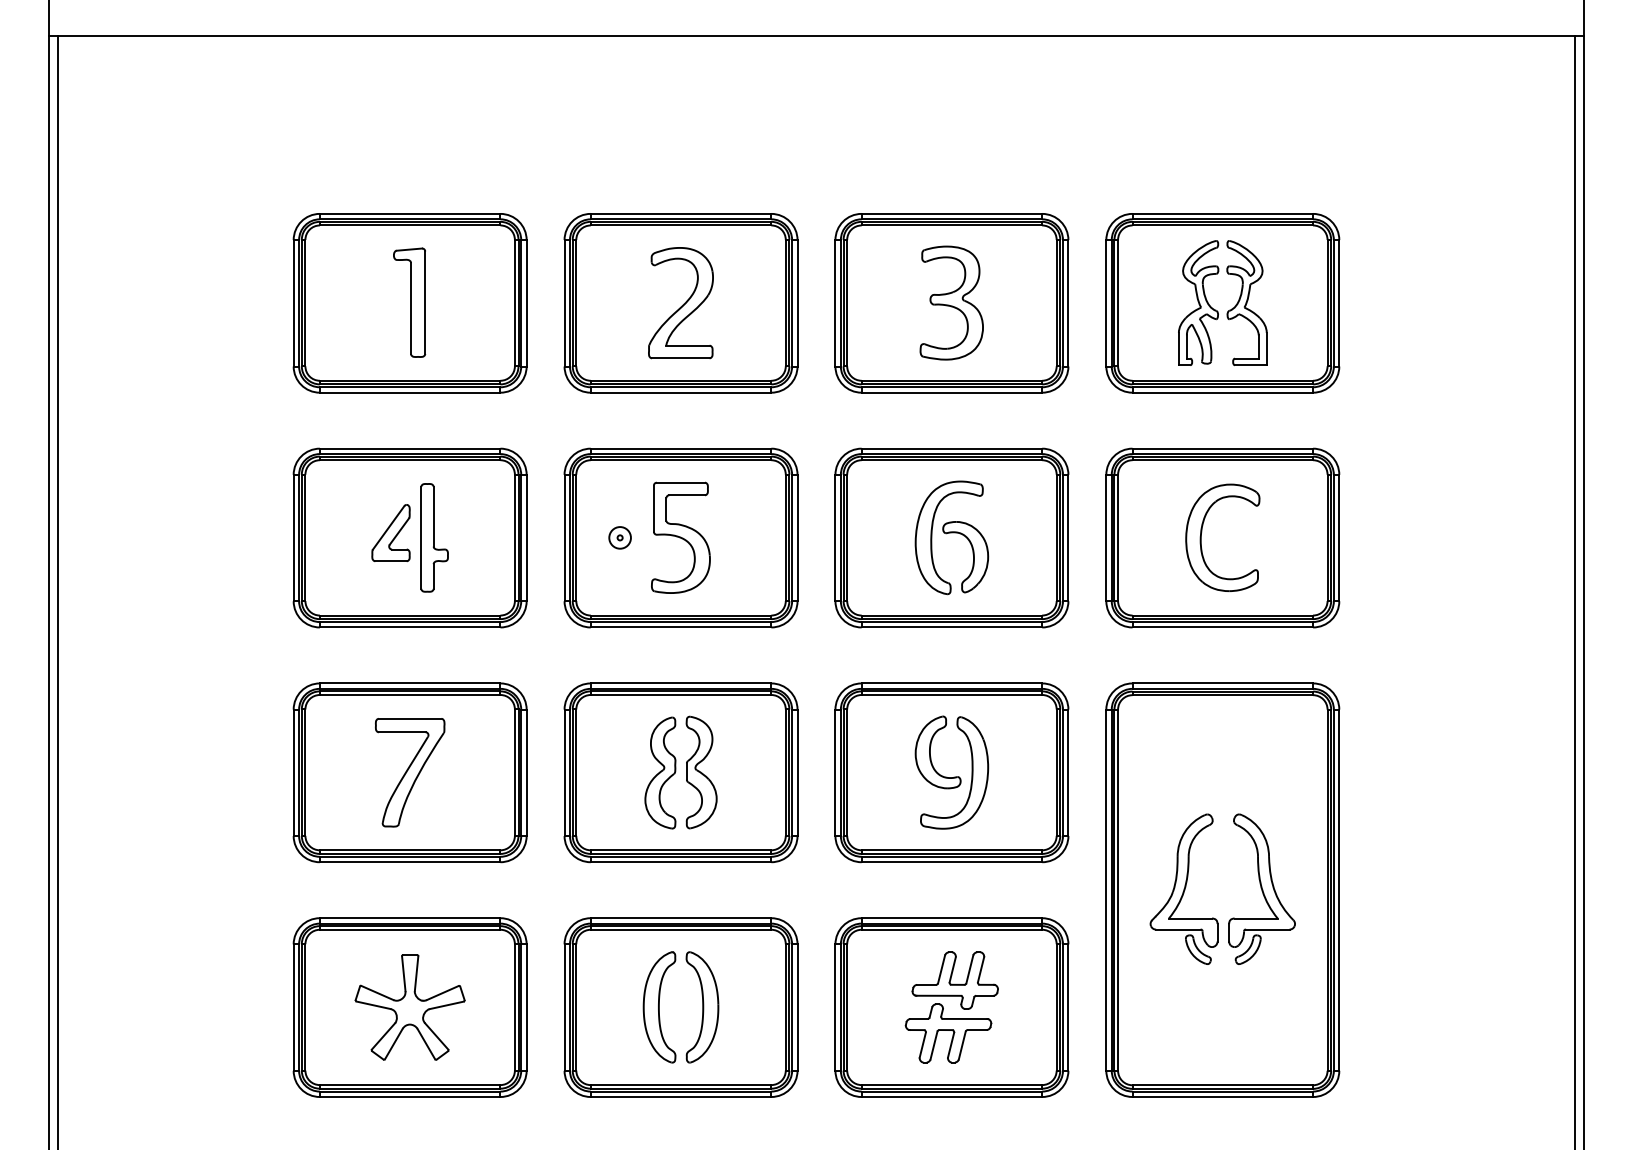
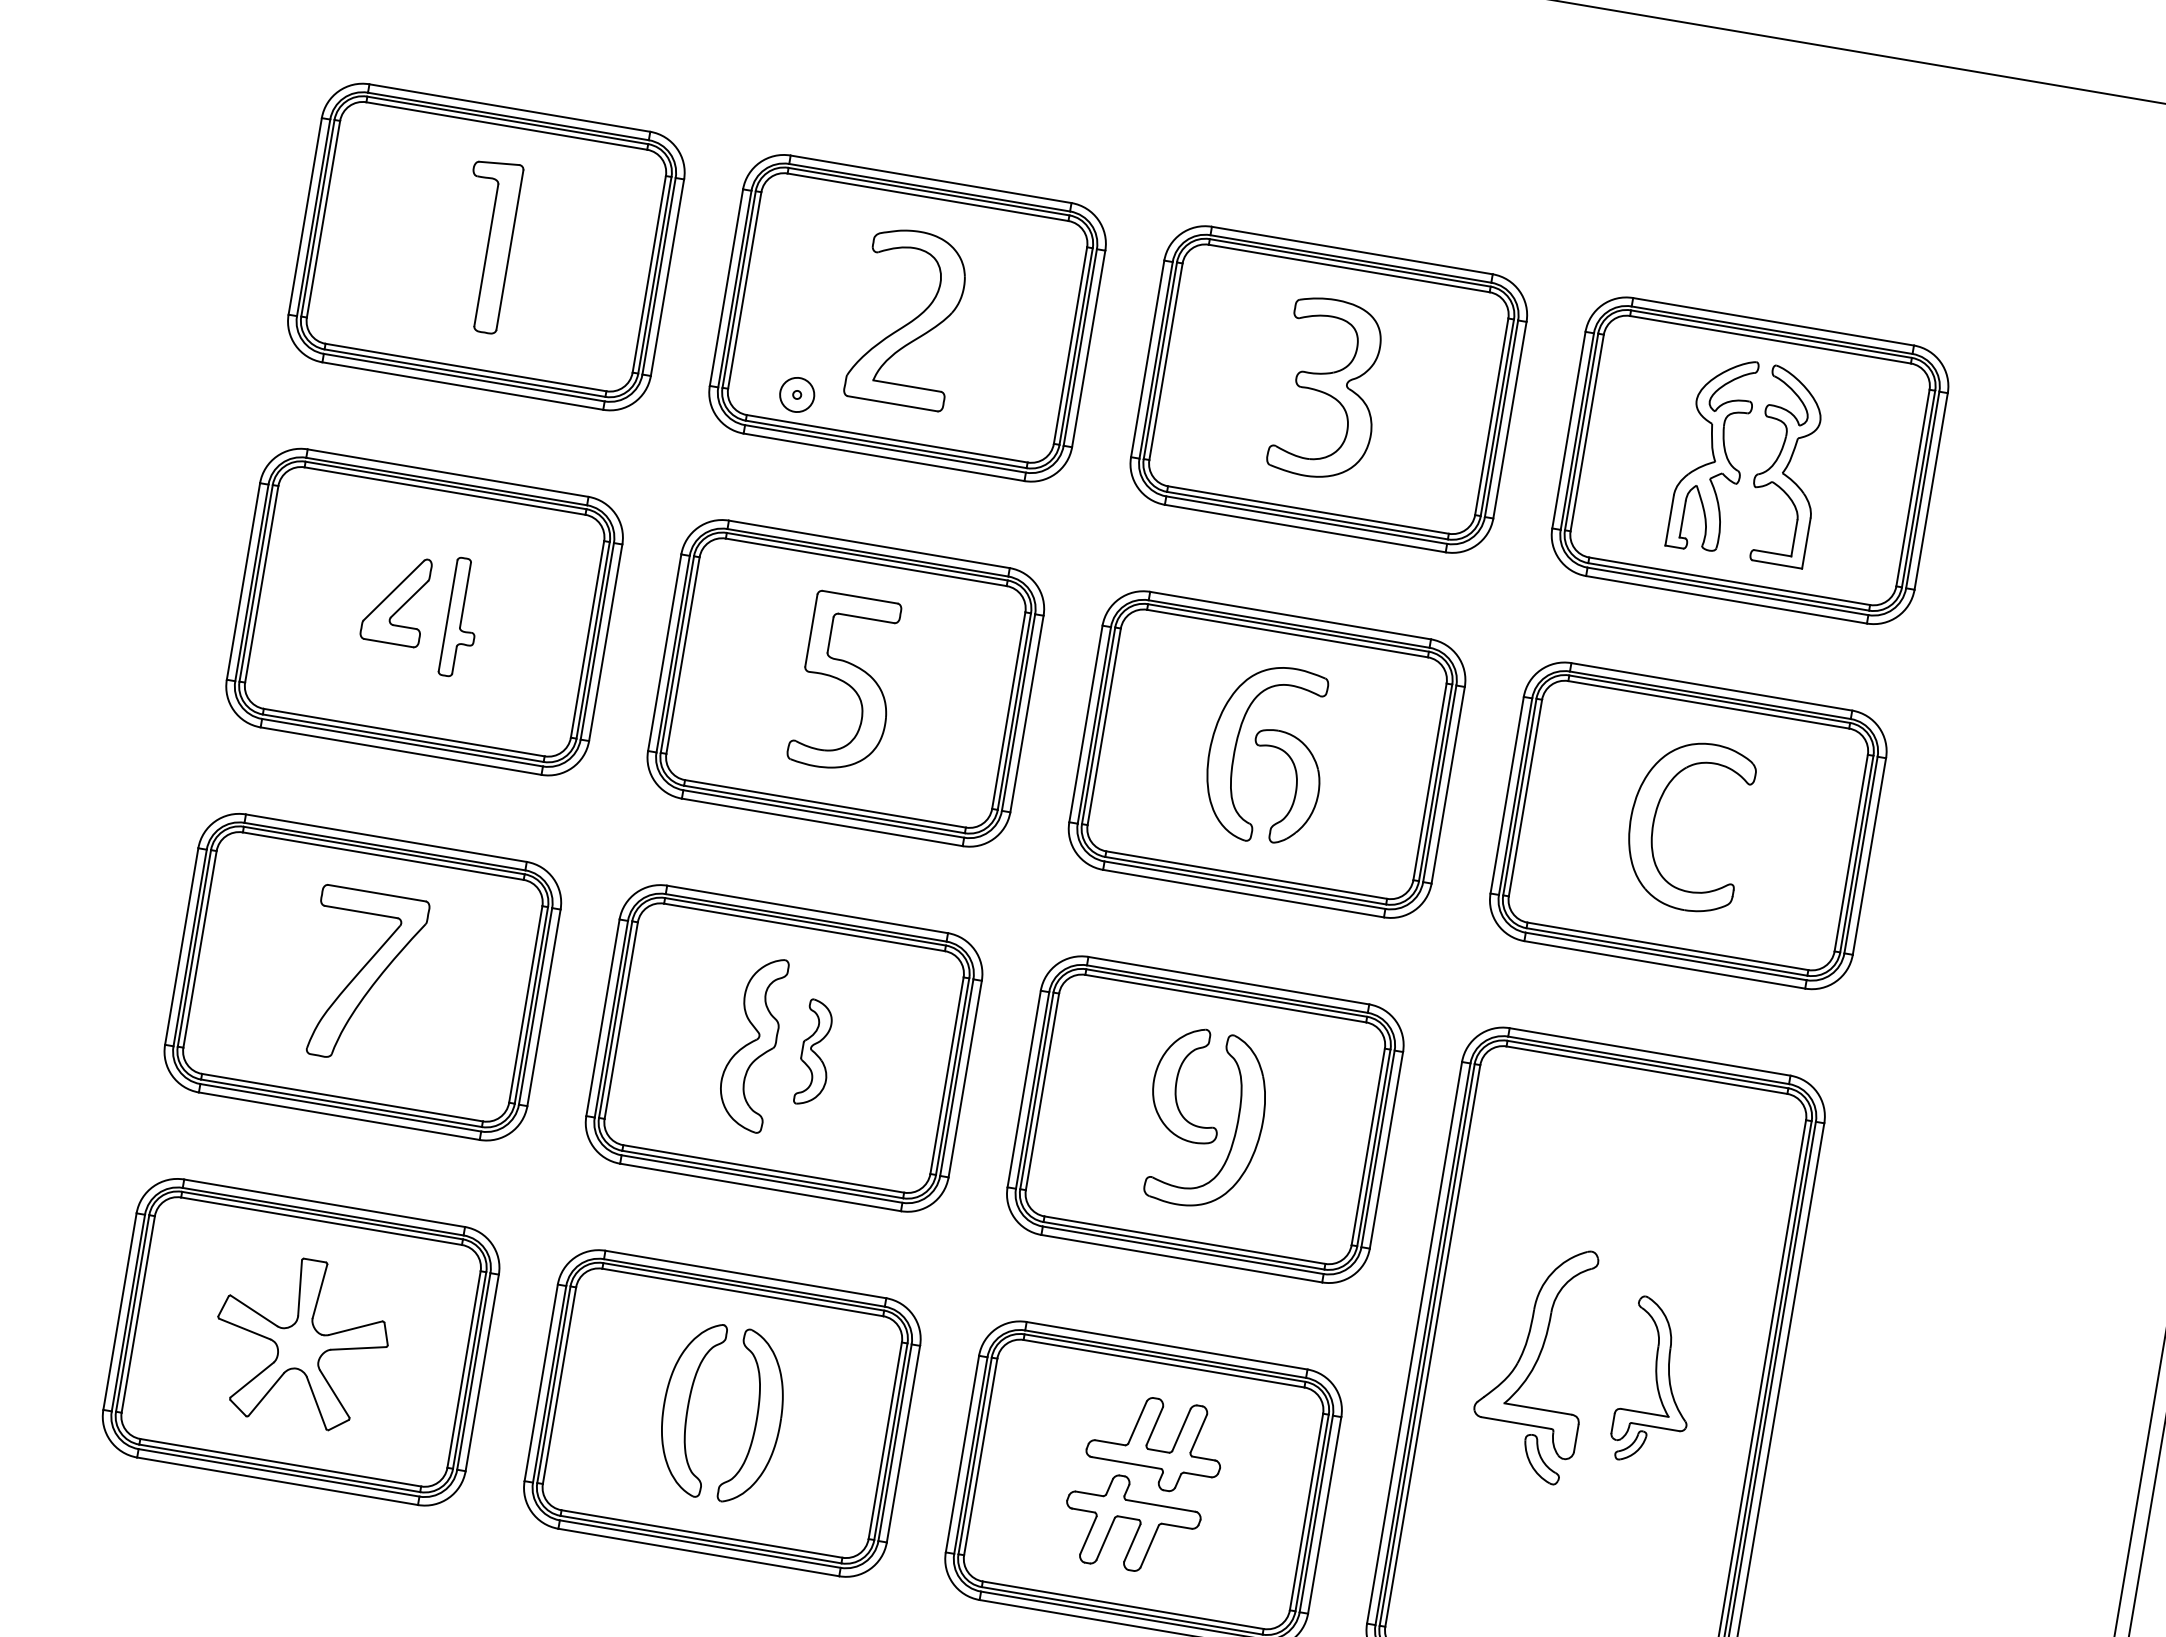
part: (434, 537) -> (462, 617), size x0.7
part: (619, 537) -> (796, 394), moved
part: (701, 772) -> (815, 1053), size x0.6
part: (1261, 888) -> (1656, 1380), size x0.7

